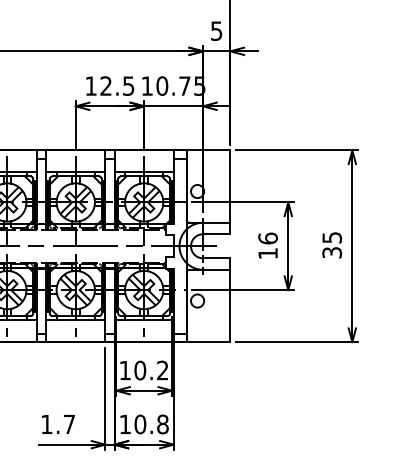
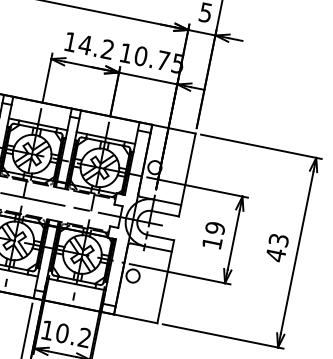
text: (116, 85) -> (95, 46), 12.5 -> 14.2
text: (267, 238) -> (214, 228), 16 -> 19
text: (332, 245) -> (277, 248), 35 -> 43

